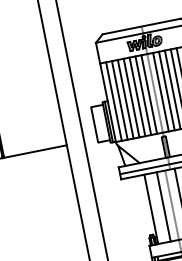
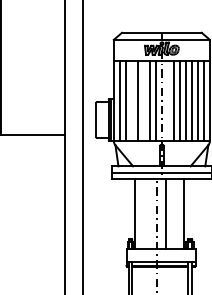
line: (160, 91) -> (167, 100), removed
line: (136, 96) -> (143, 100), removed
line: (125, 98) -> (131, 100), removed
line: (164, 206) -> (148, 213), removed

